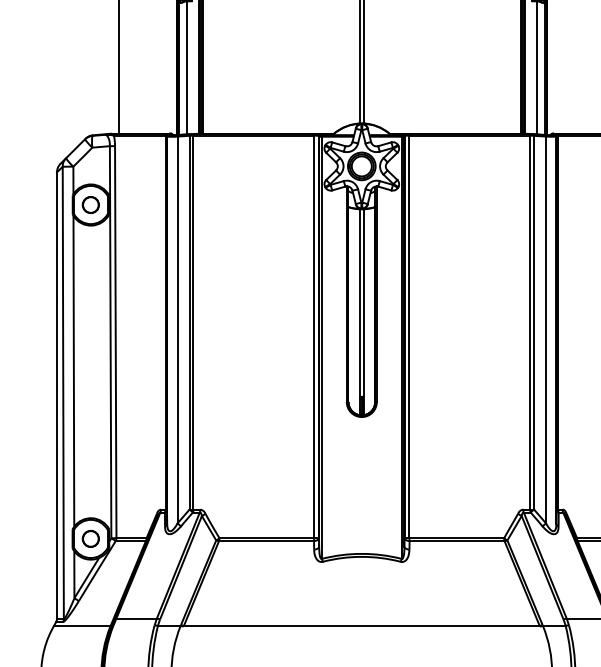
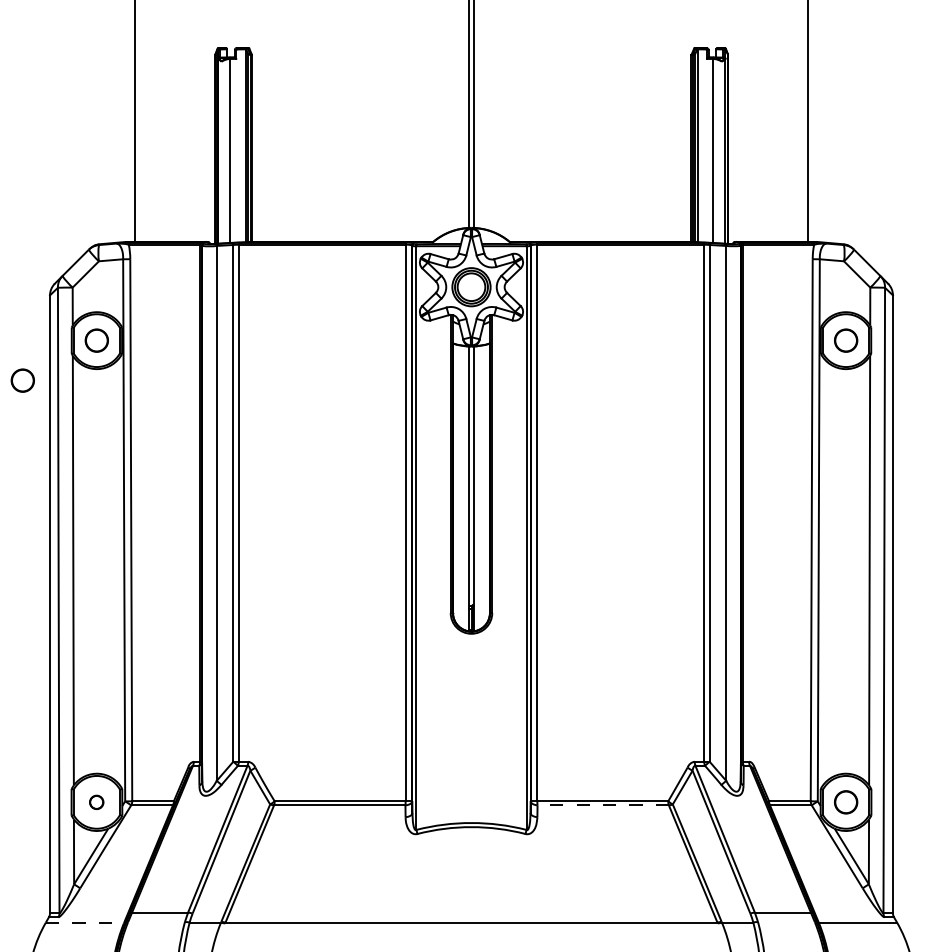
circle: (37, 233) -> (22, 380), added
circle: (90, 539) -> (96, 802), size x0.6
line: (457, 541) -> (603, 805), solid -> dashed
line: (82, 625) -> (85, 922), solid -> dashed

